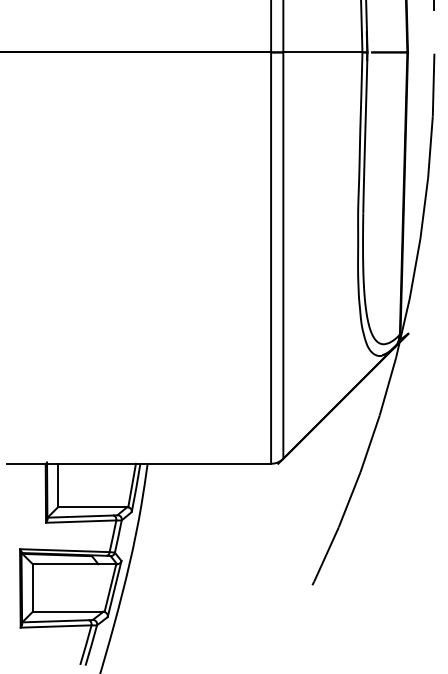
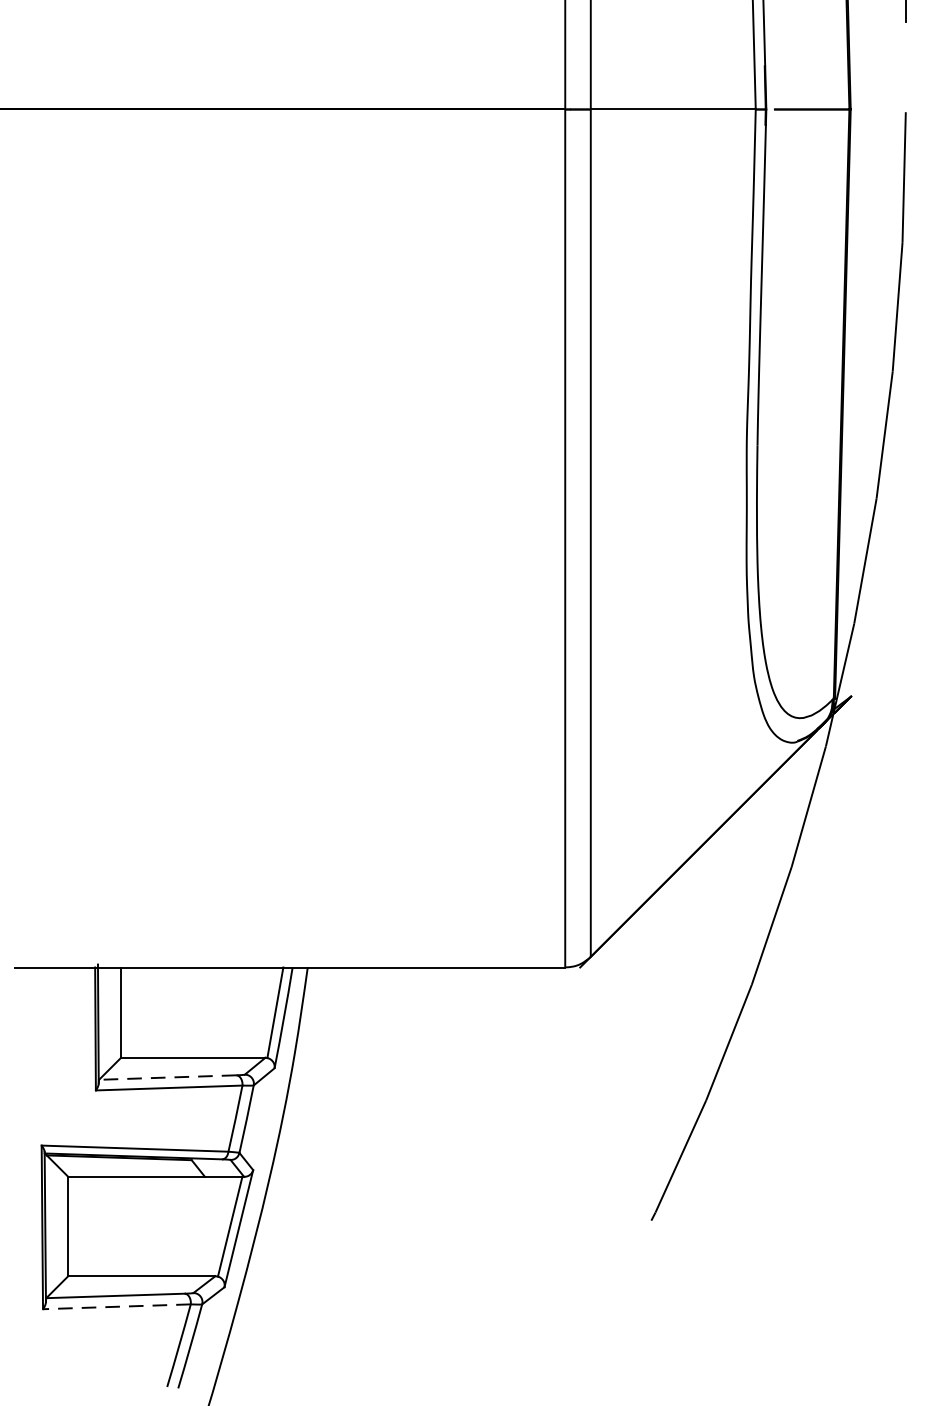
line: (80, 516) -> (167, 1077), solid -> dashed
line: (55, 626) -> (115, 1306), solid -> dashed

